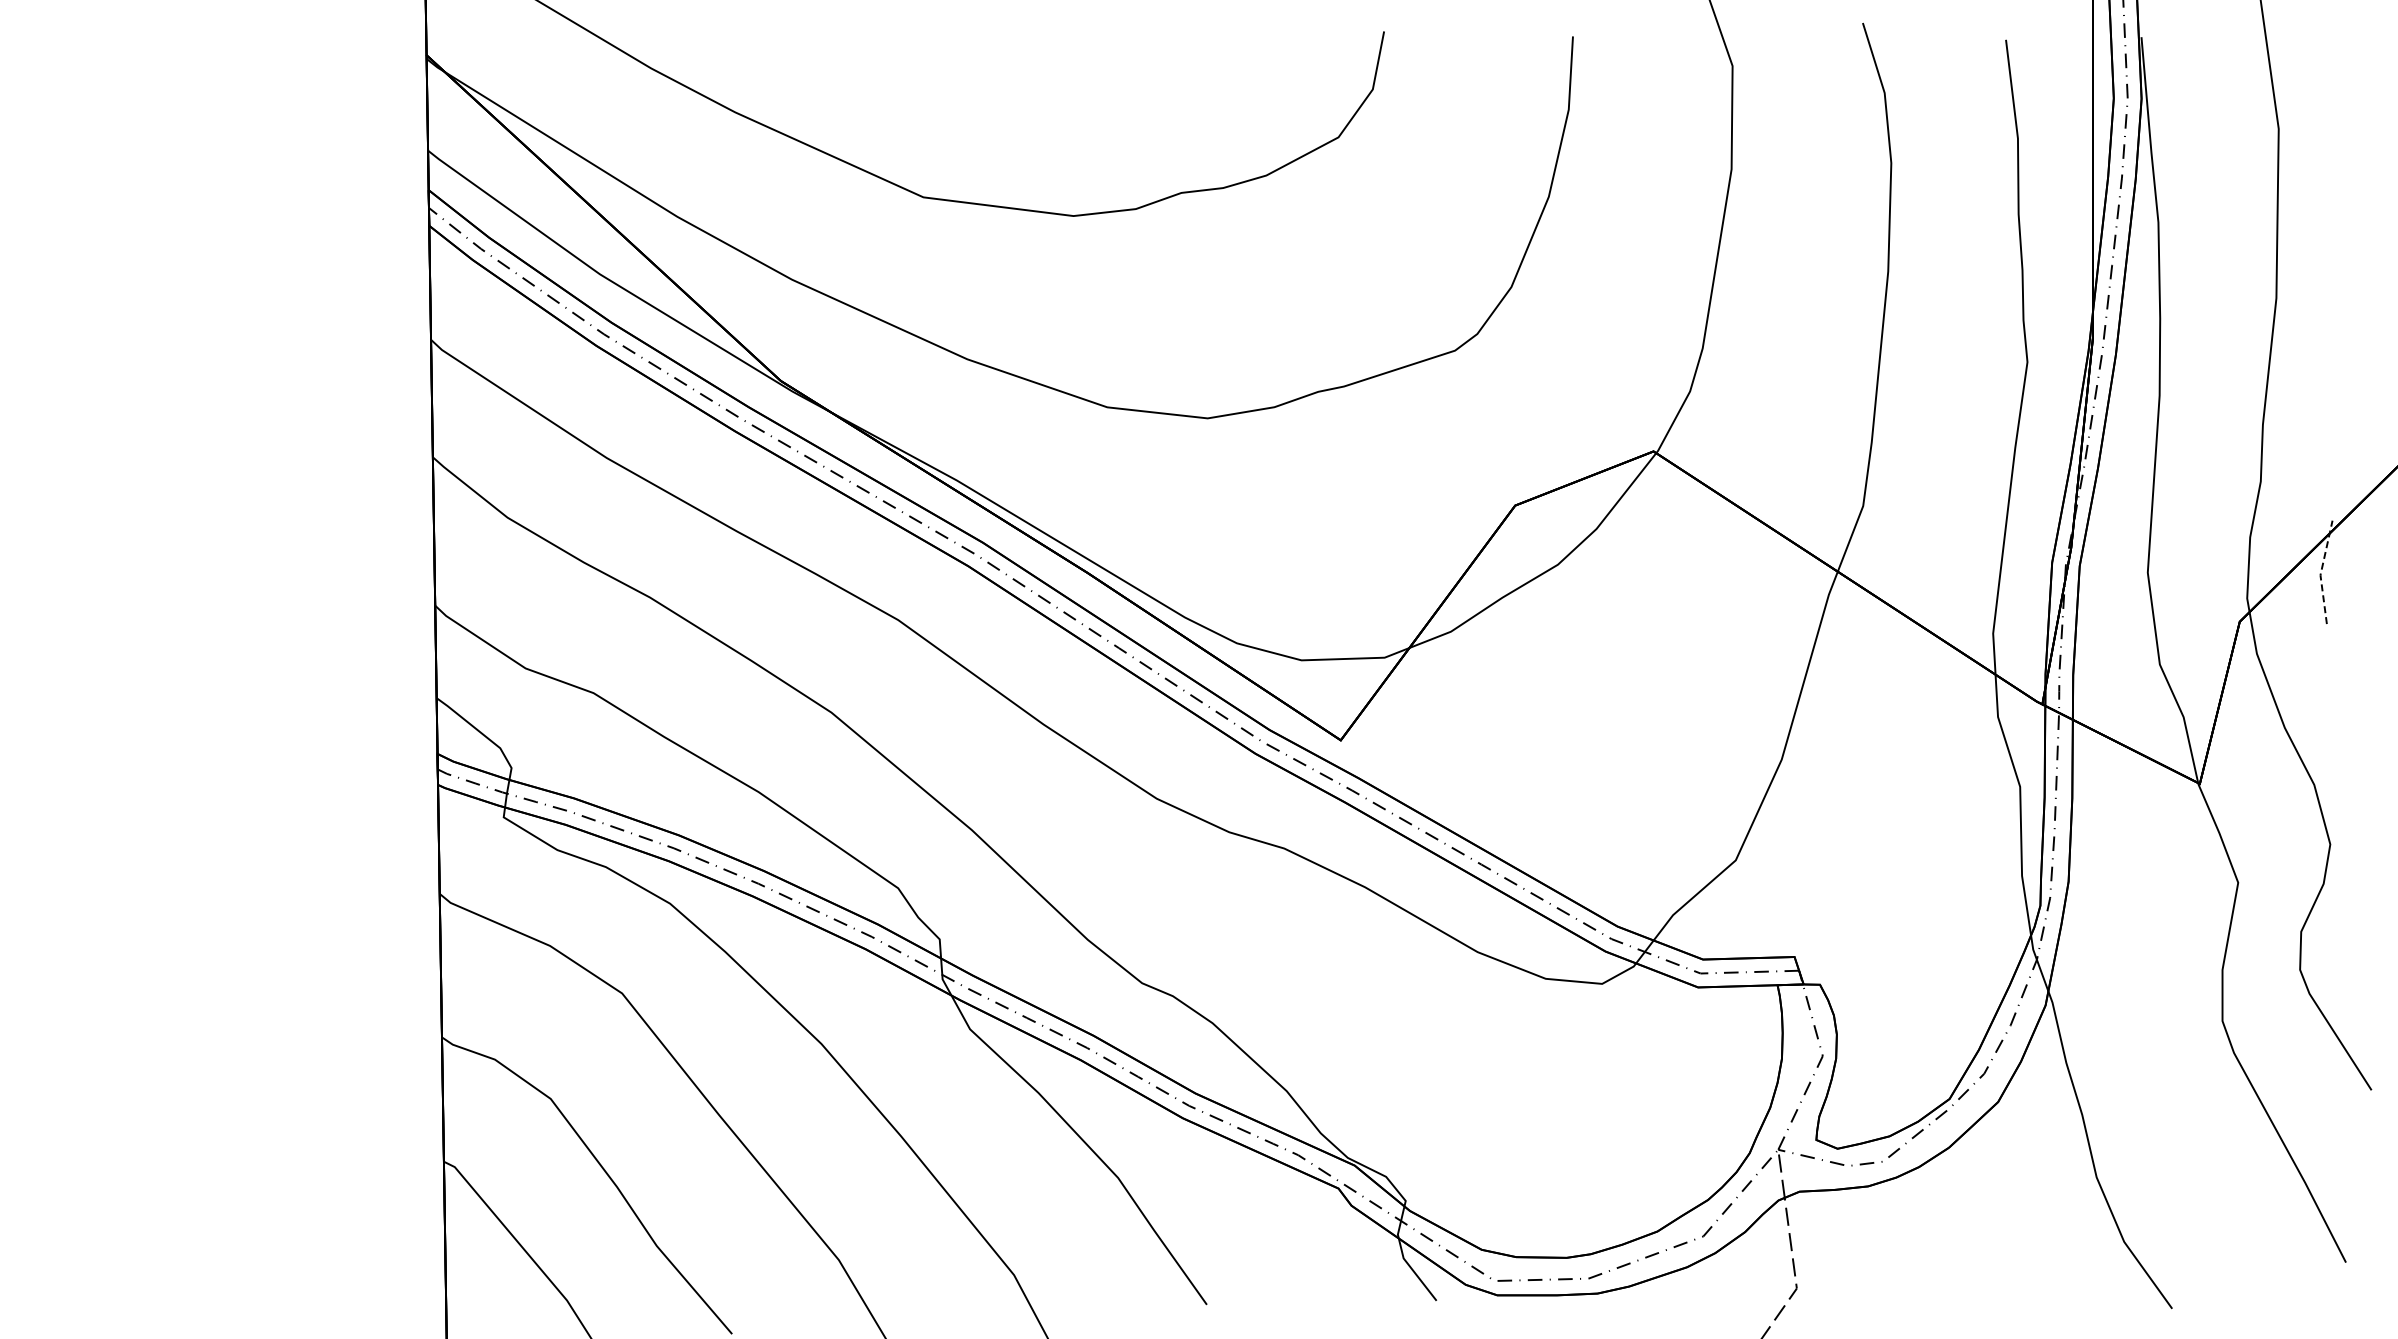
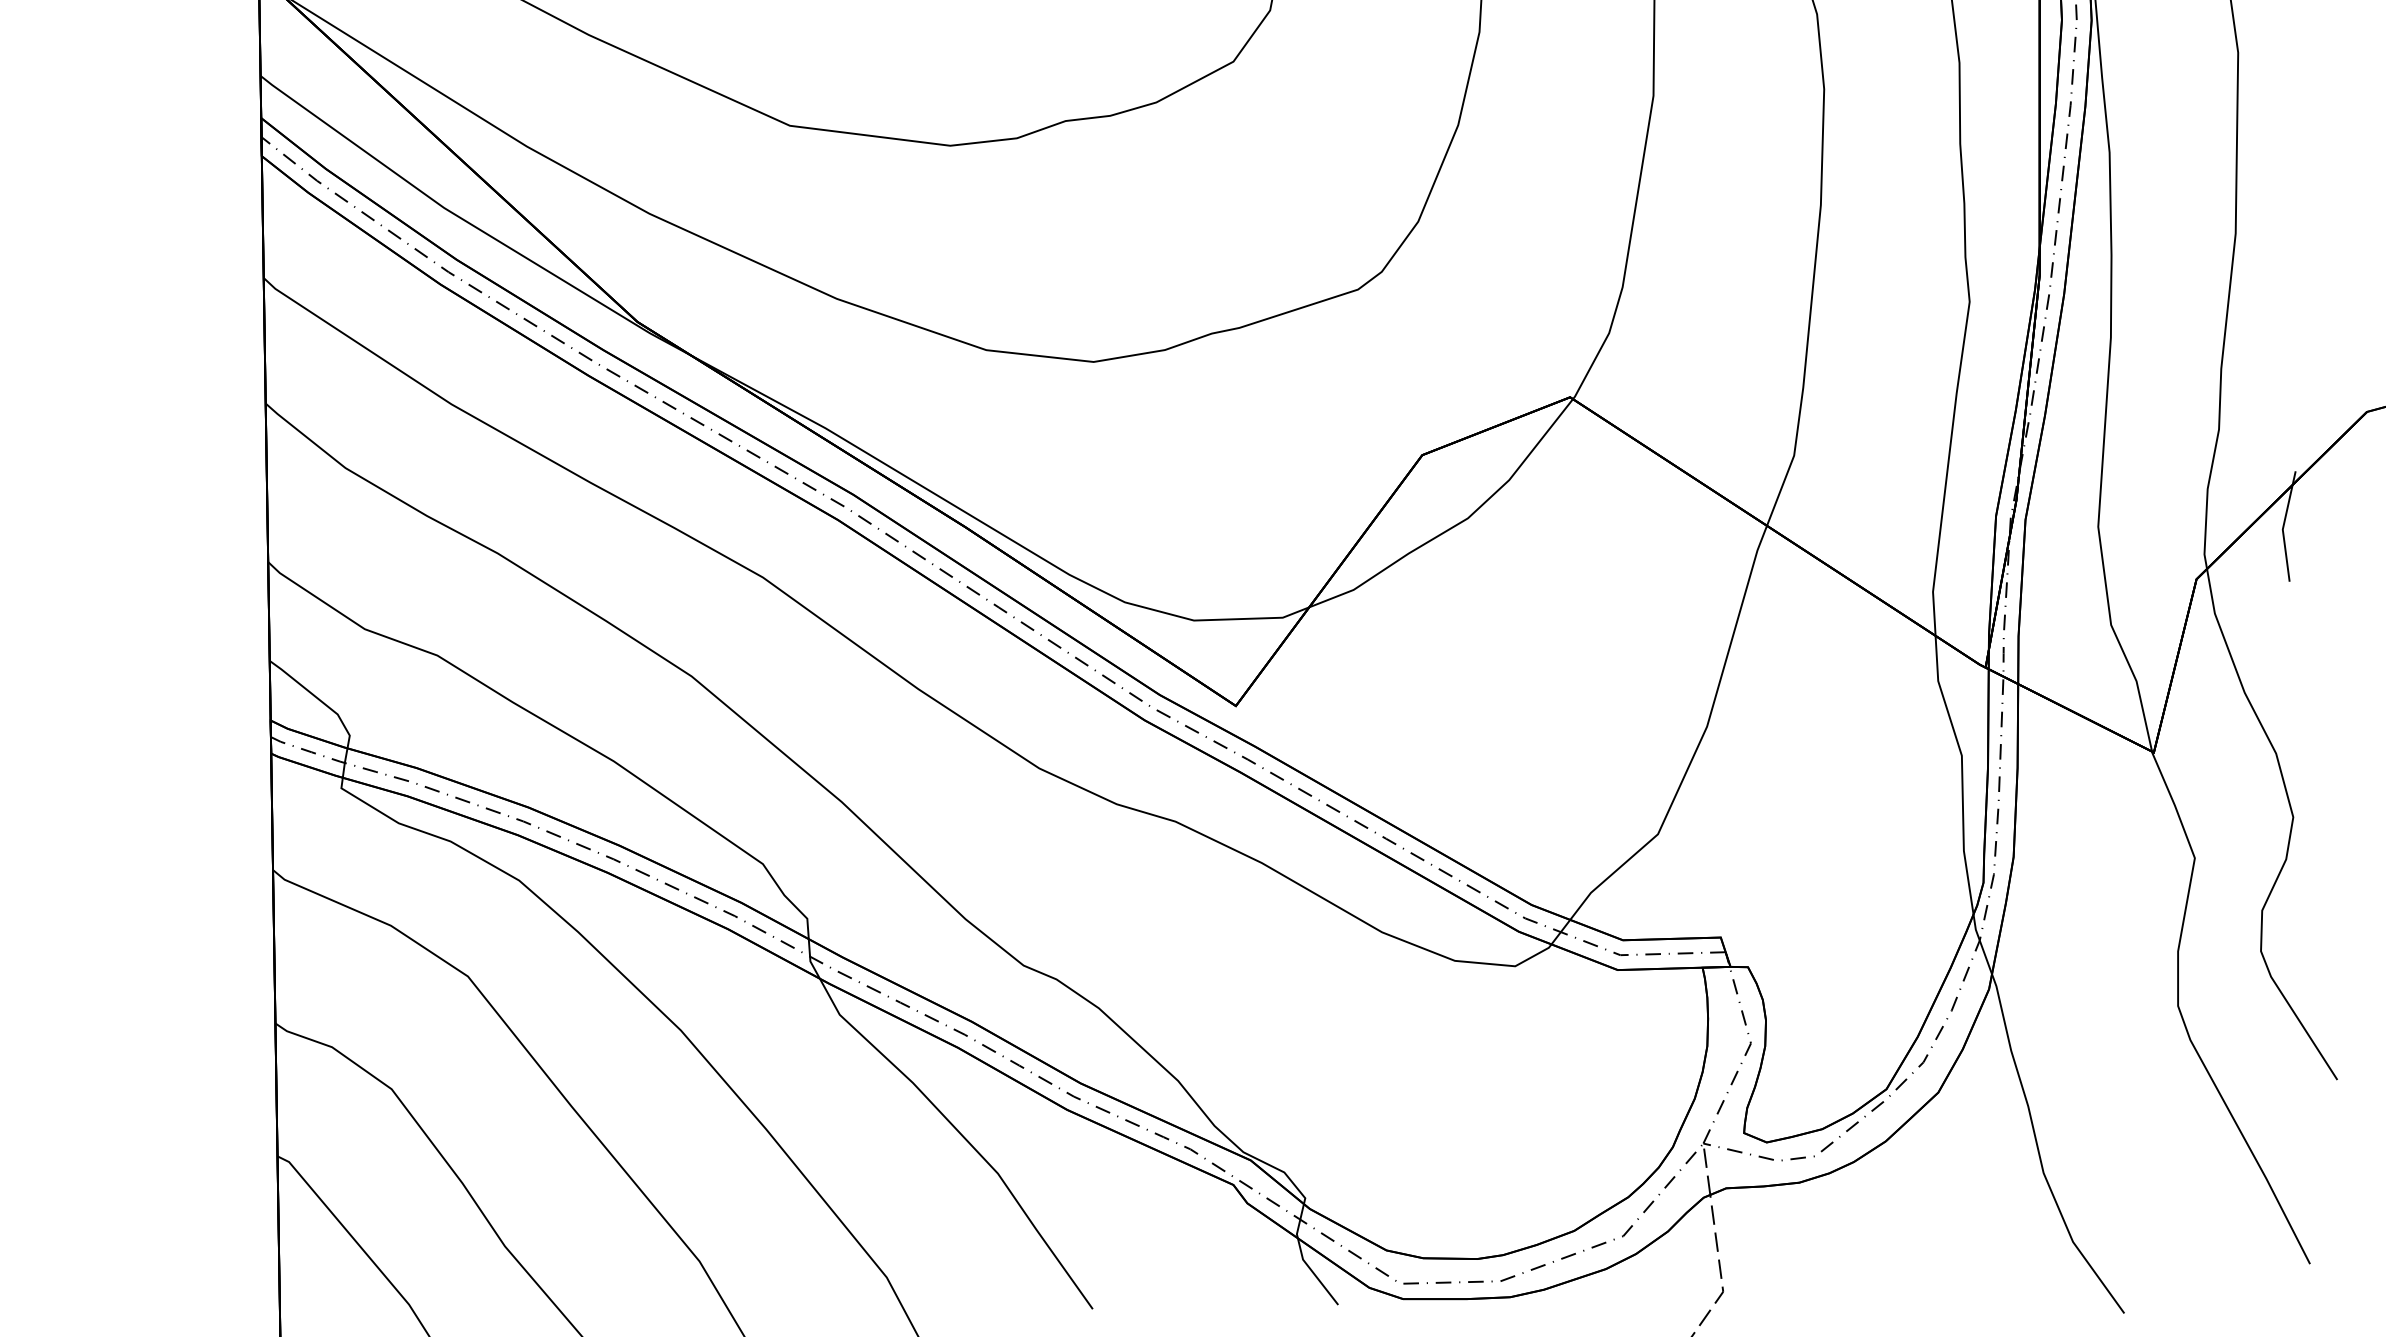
line: (2321, 572) -> (2283, 526), dashed -> solid

